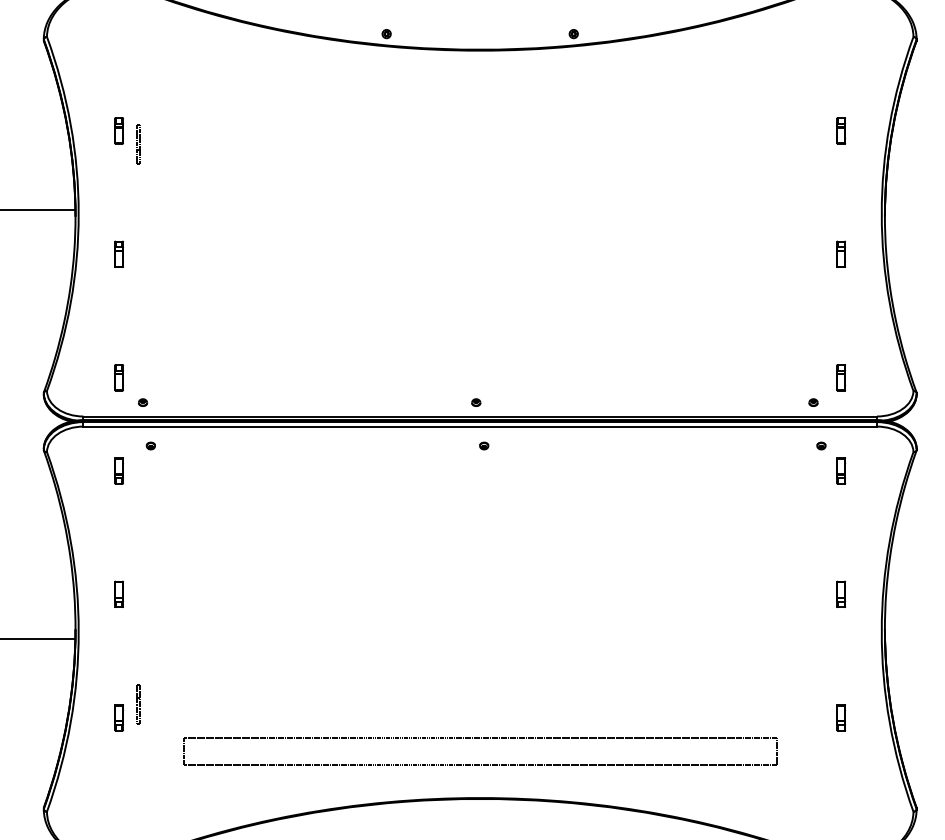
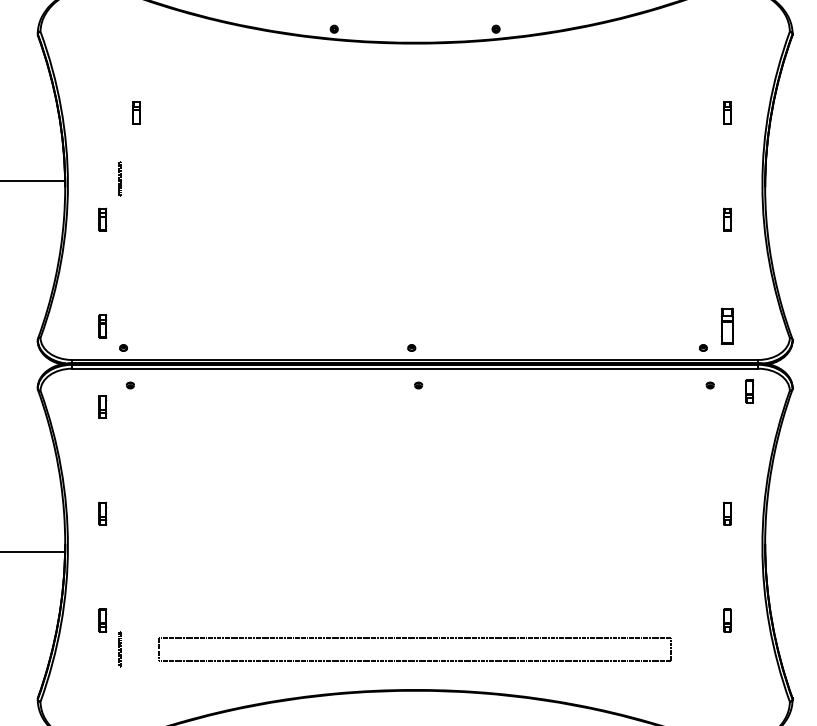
part: (118, 130) -> (136, 112), moved
line: (137, 144) -> (118, 179), moved
part: (841, 377) -> (727, 326), size x1.6
part: (841, 470) -> (750, 391), moved
line: (137, 704) -> (118, 649), moved

